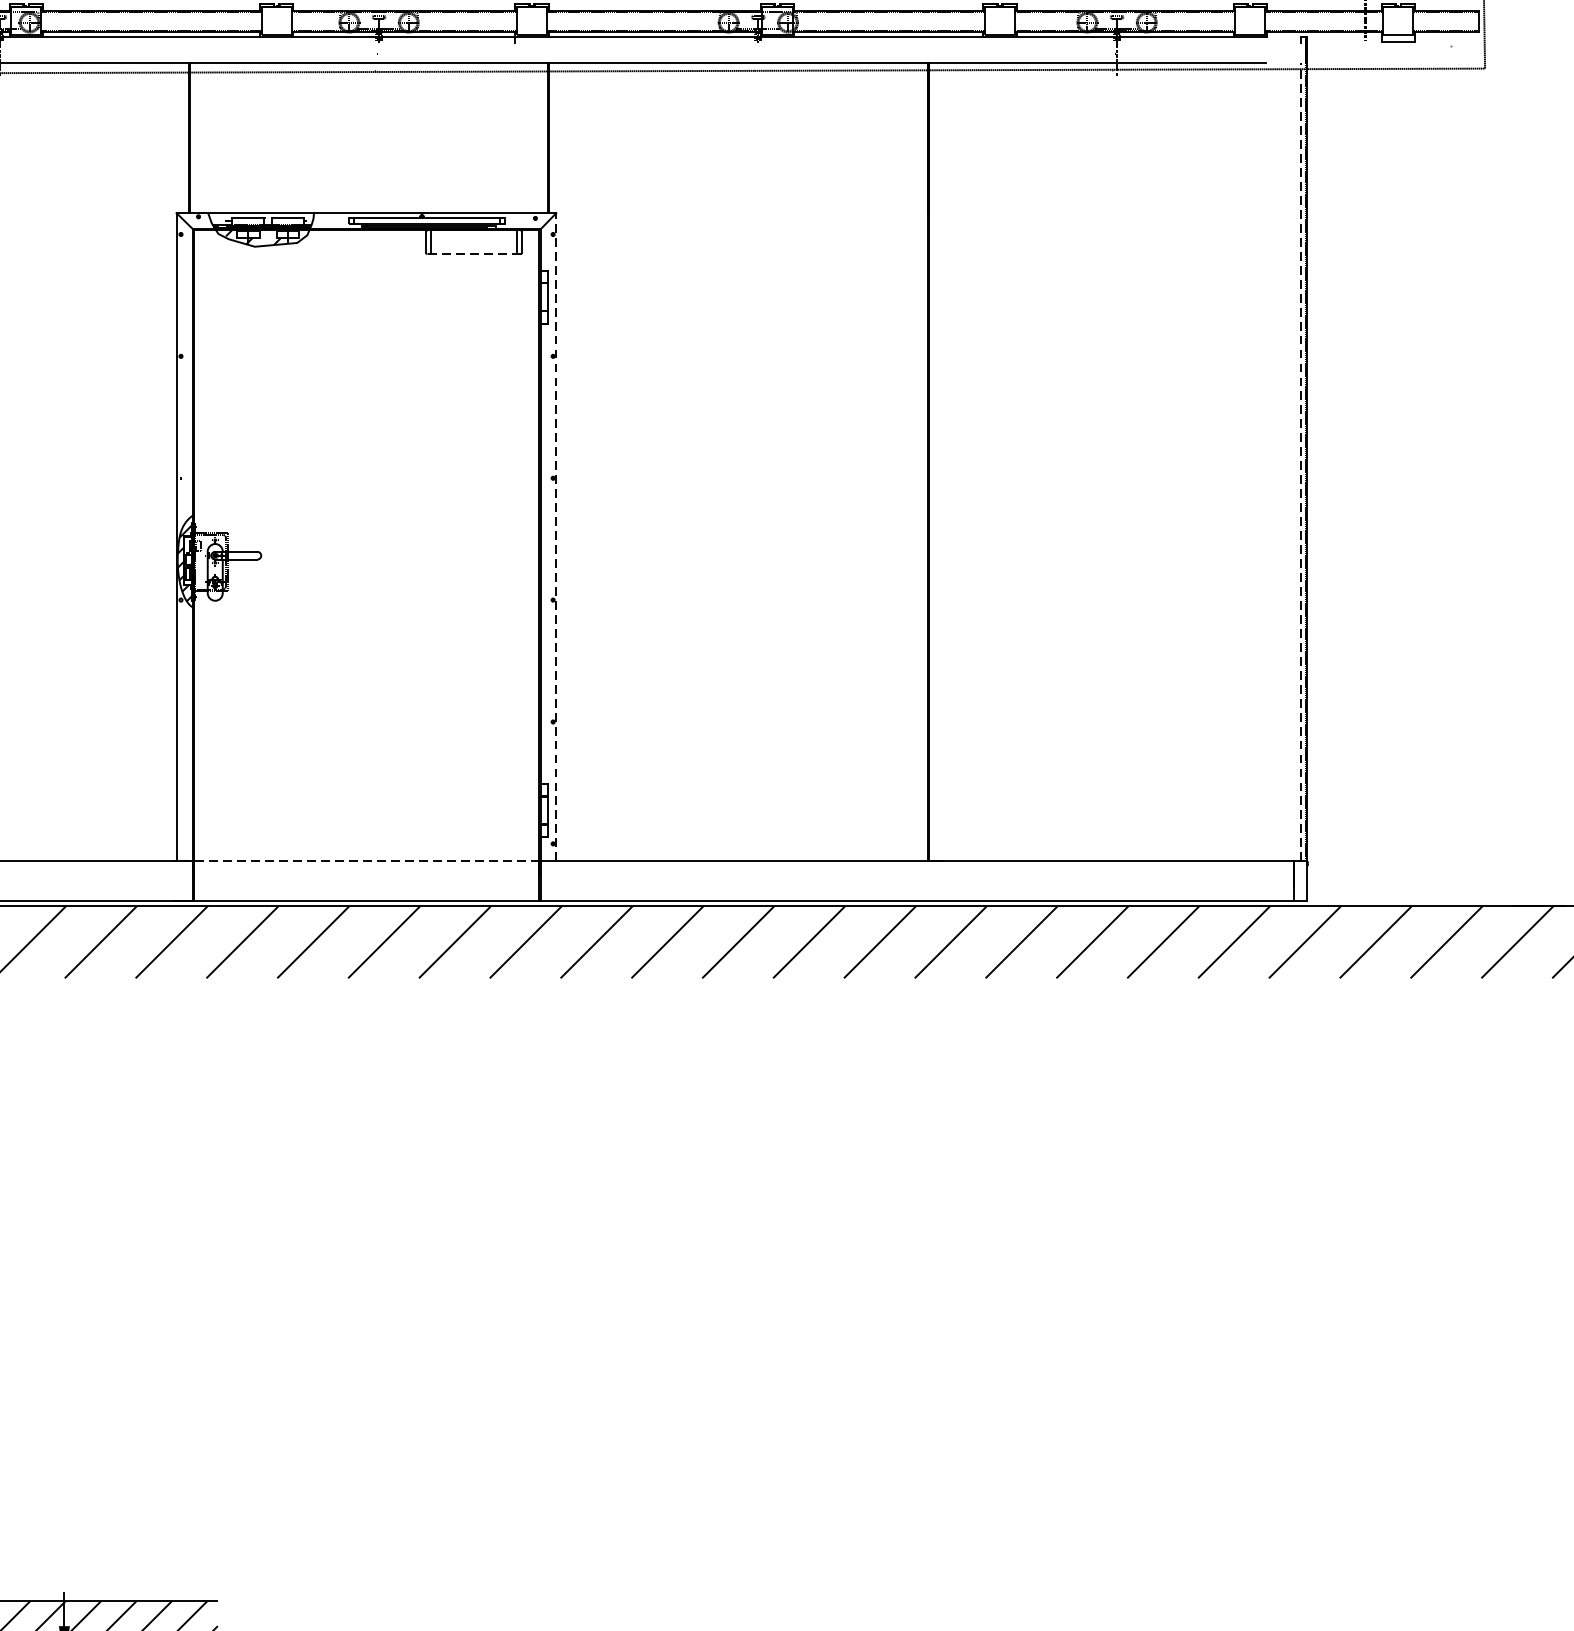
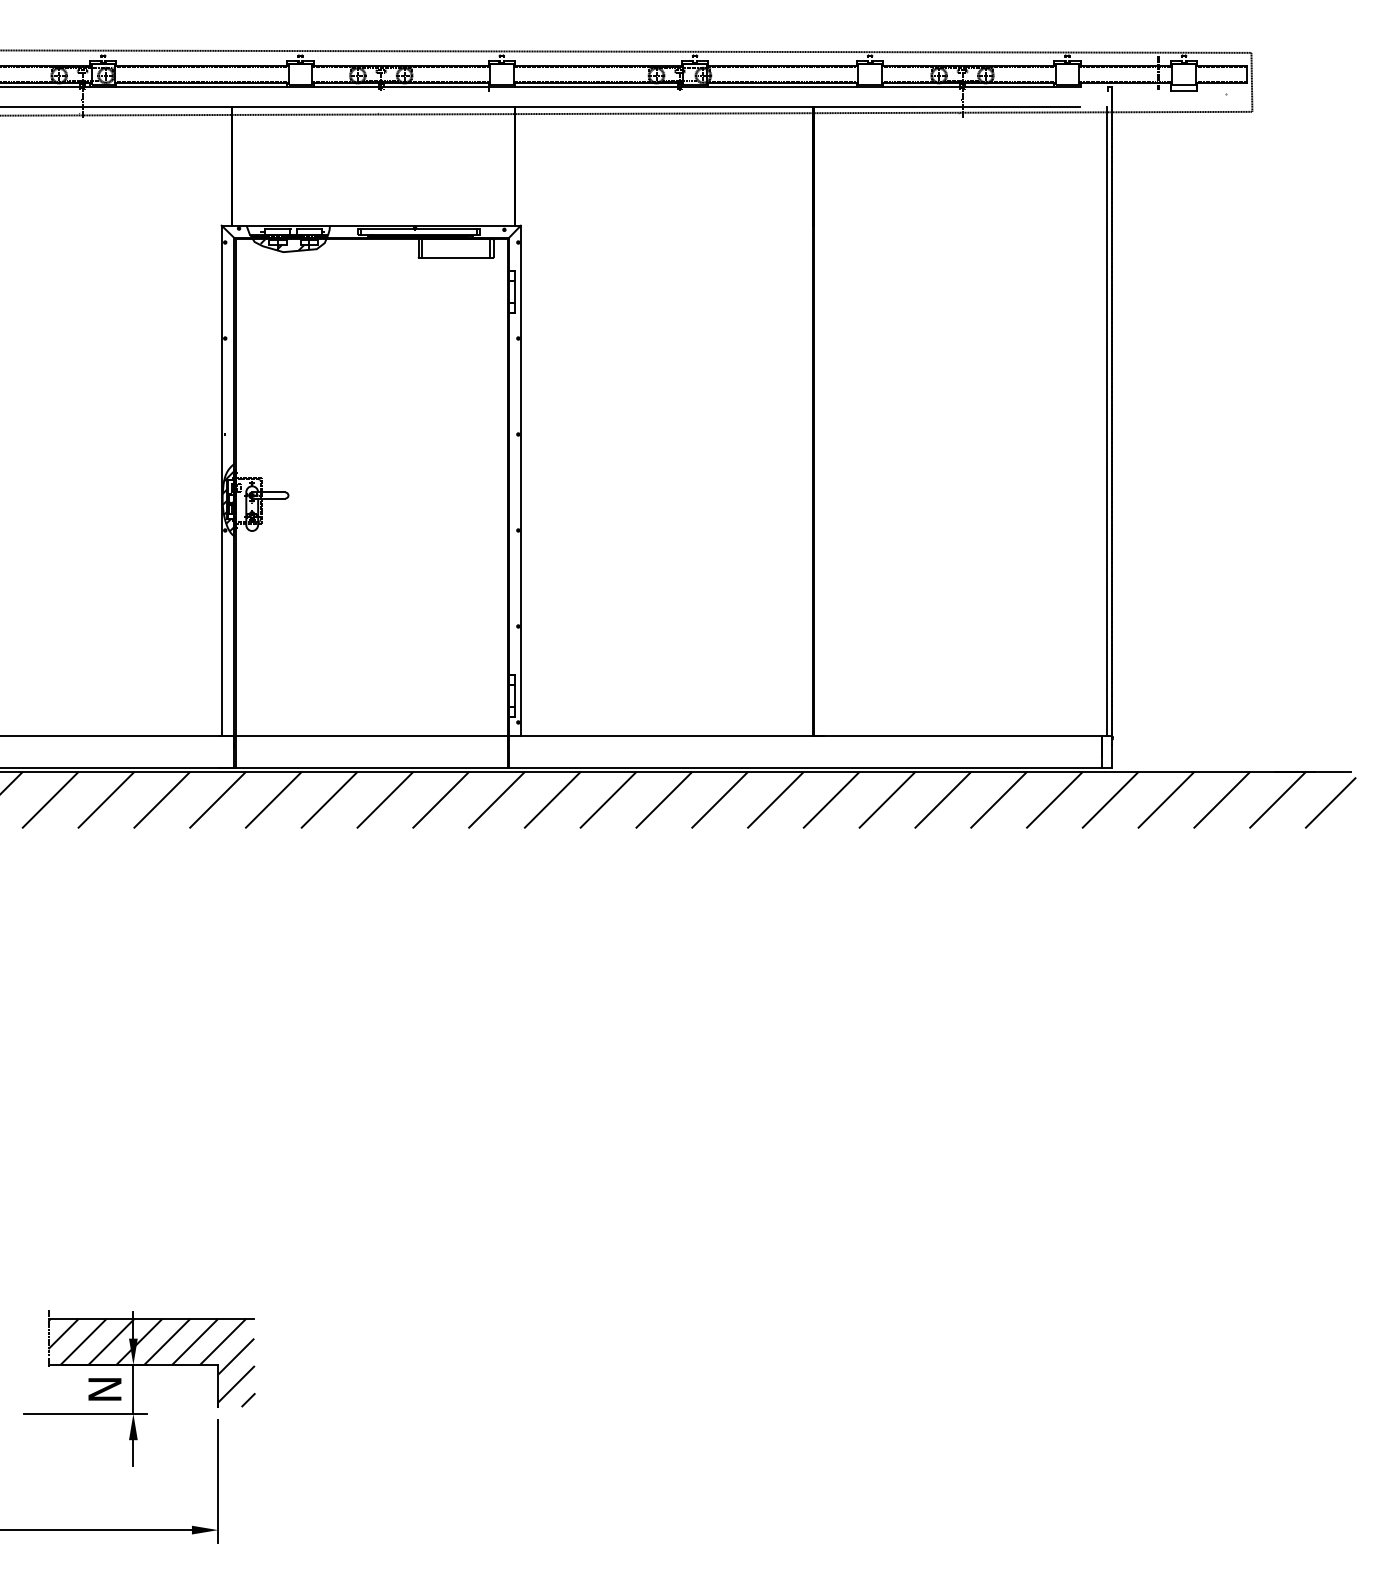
line: (474, 254) -> (456, 258), dashed -> solid
line: (1301, 461) -> (1107, 421), dashed -> solid
line: (555, 536) -> (520, 480), dashed -> solid
line: (355, 861) -> (362, 736), dashed -> solid

